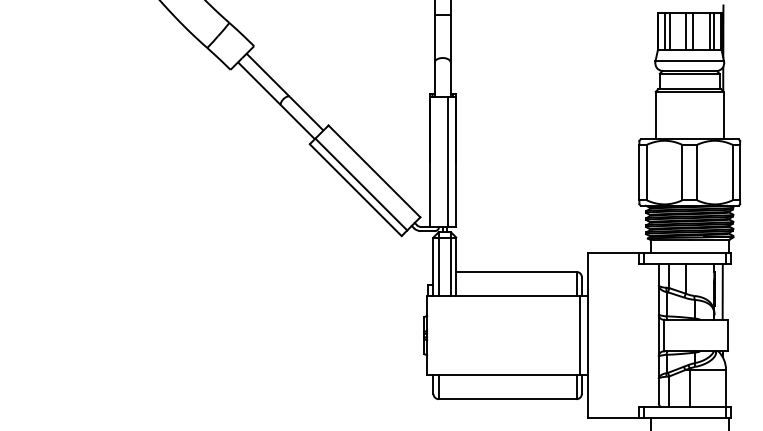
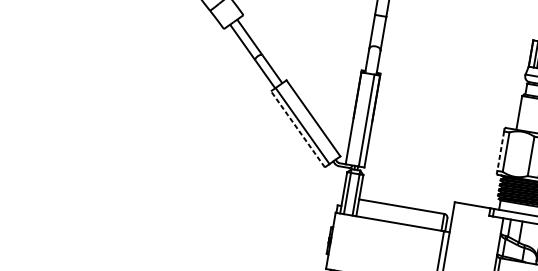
line: (639, 172) -> (500, 151), solid -> dashed
line: (355, 190) -> (297, 129), solid -> dashed

